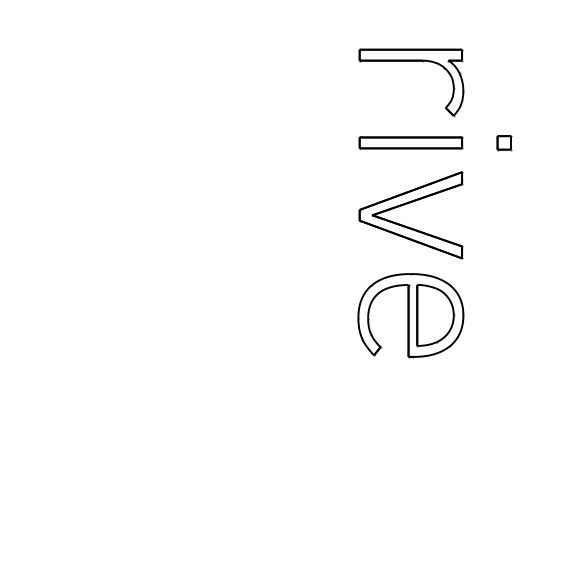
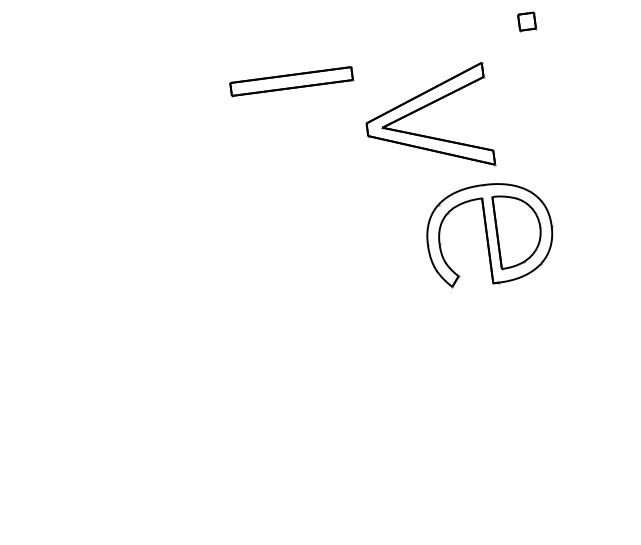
part: (410, 142) -> (291, 81), moved
part: (410, 315) -> (489, 234), moved

